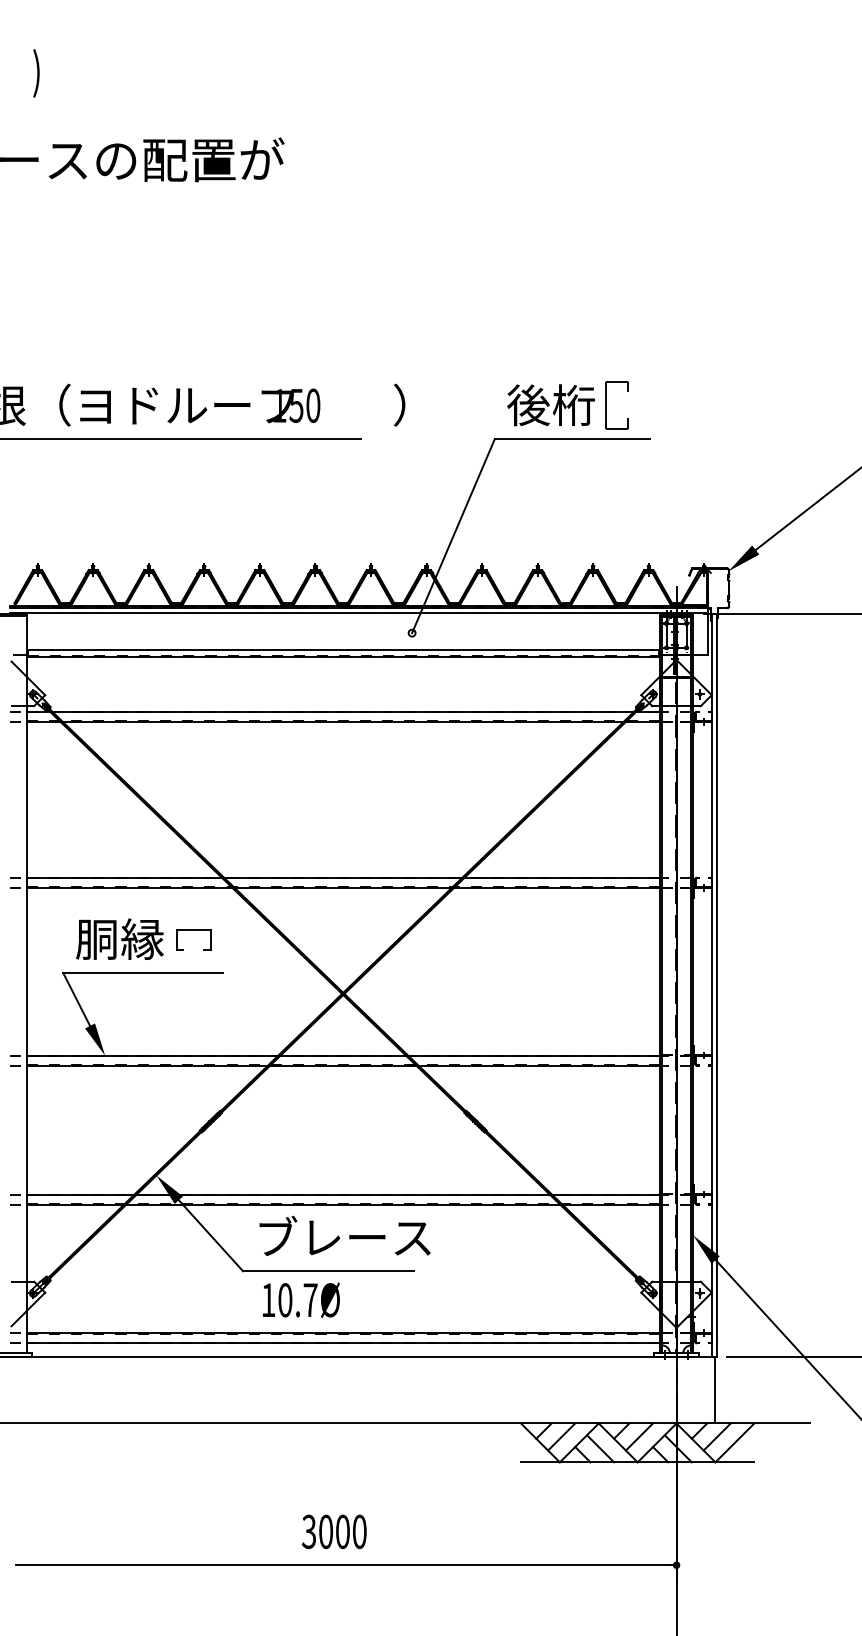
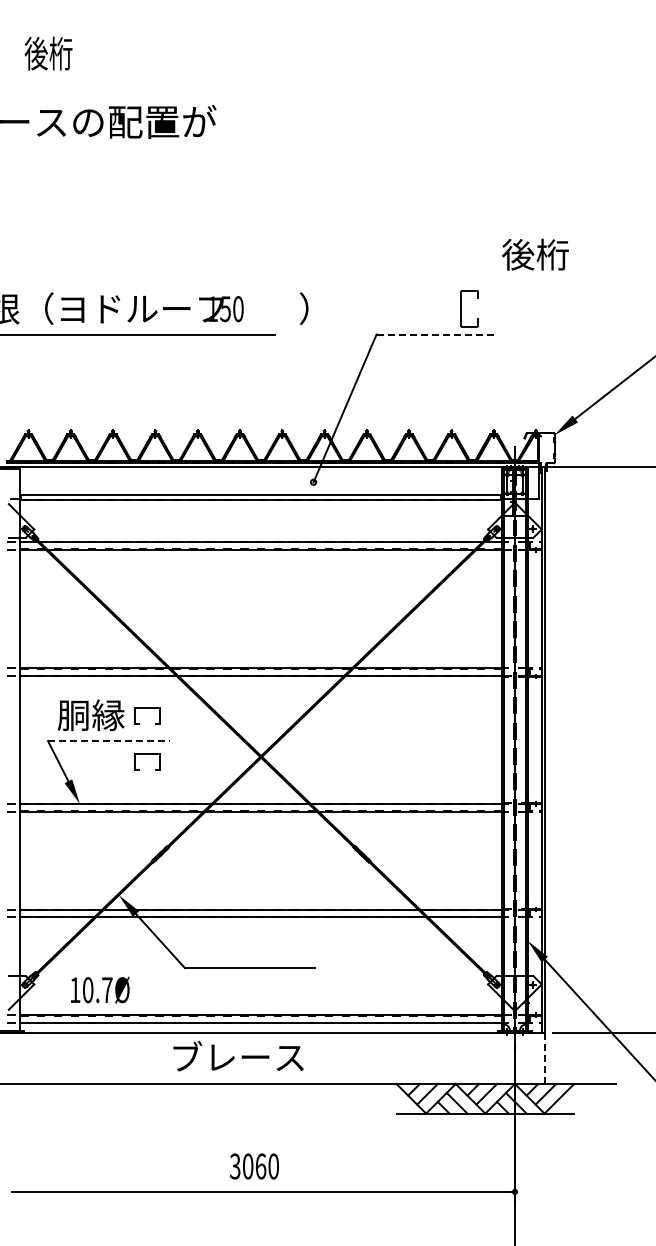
text: (63, 72) -> (48, 55), ) -> 後桁
text: (551, 404) -> (535, 254), moved
line: (572, 439) -> (435, 334), solid -> dashed
line: (142, 973) -> (108, 741), solid -> dashed
part: (193, 990) -> (147, 754), added
text: (344, 1236) -> (238, 1056), moved
text: (301, 1299) -> (100, 989), moved
line: (715, 1391) -> (544, 1059), solid -> dashed
text: (342, 1531) -> (260, 1166), 3000 -> 3060

